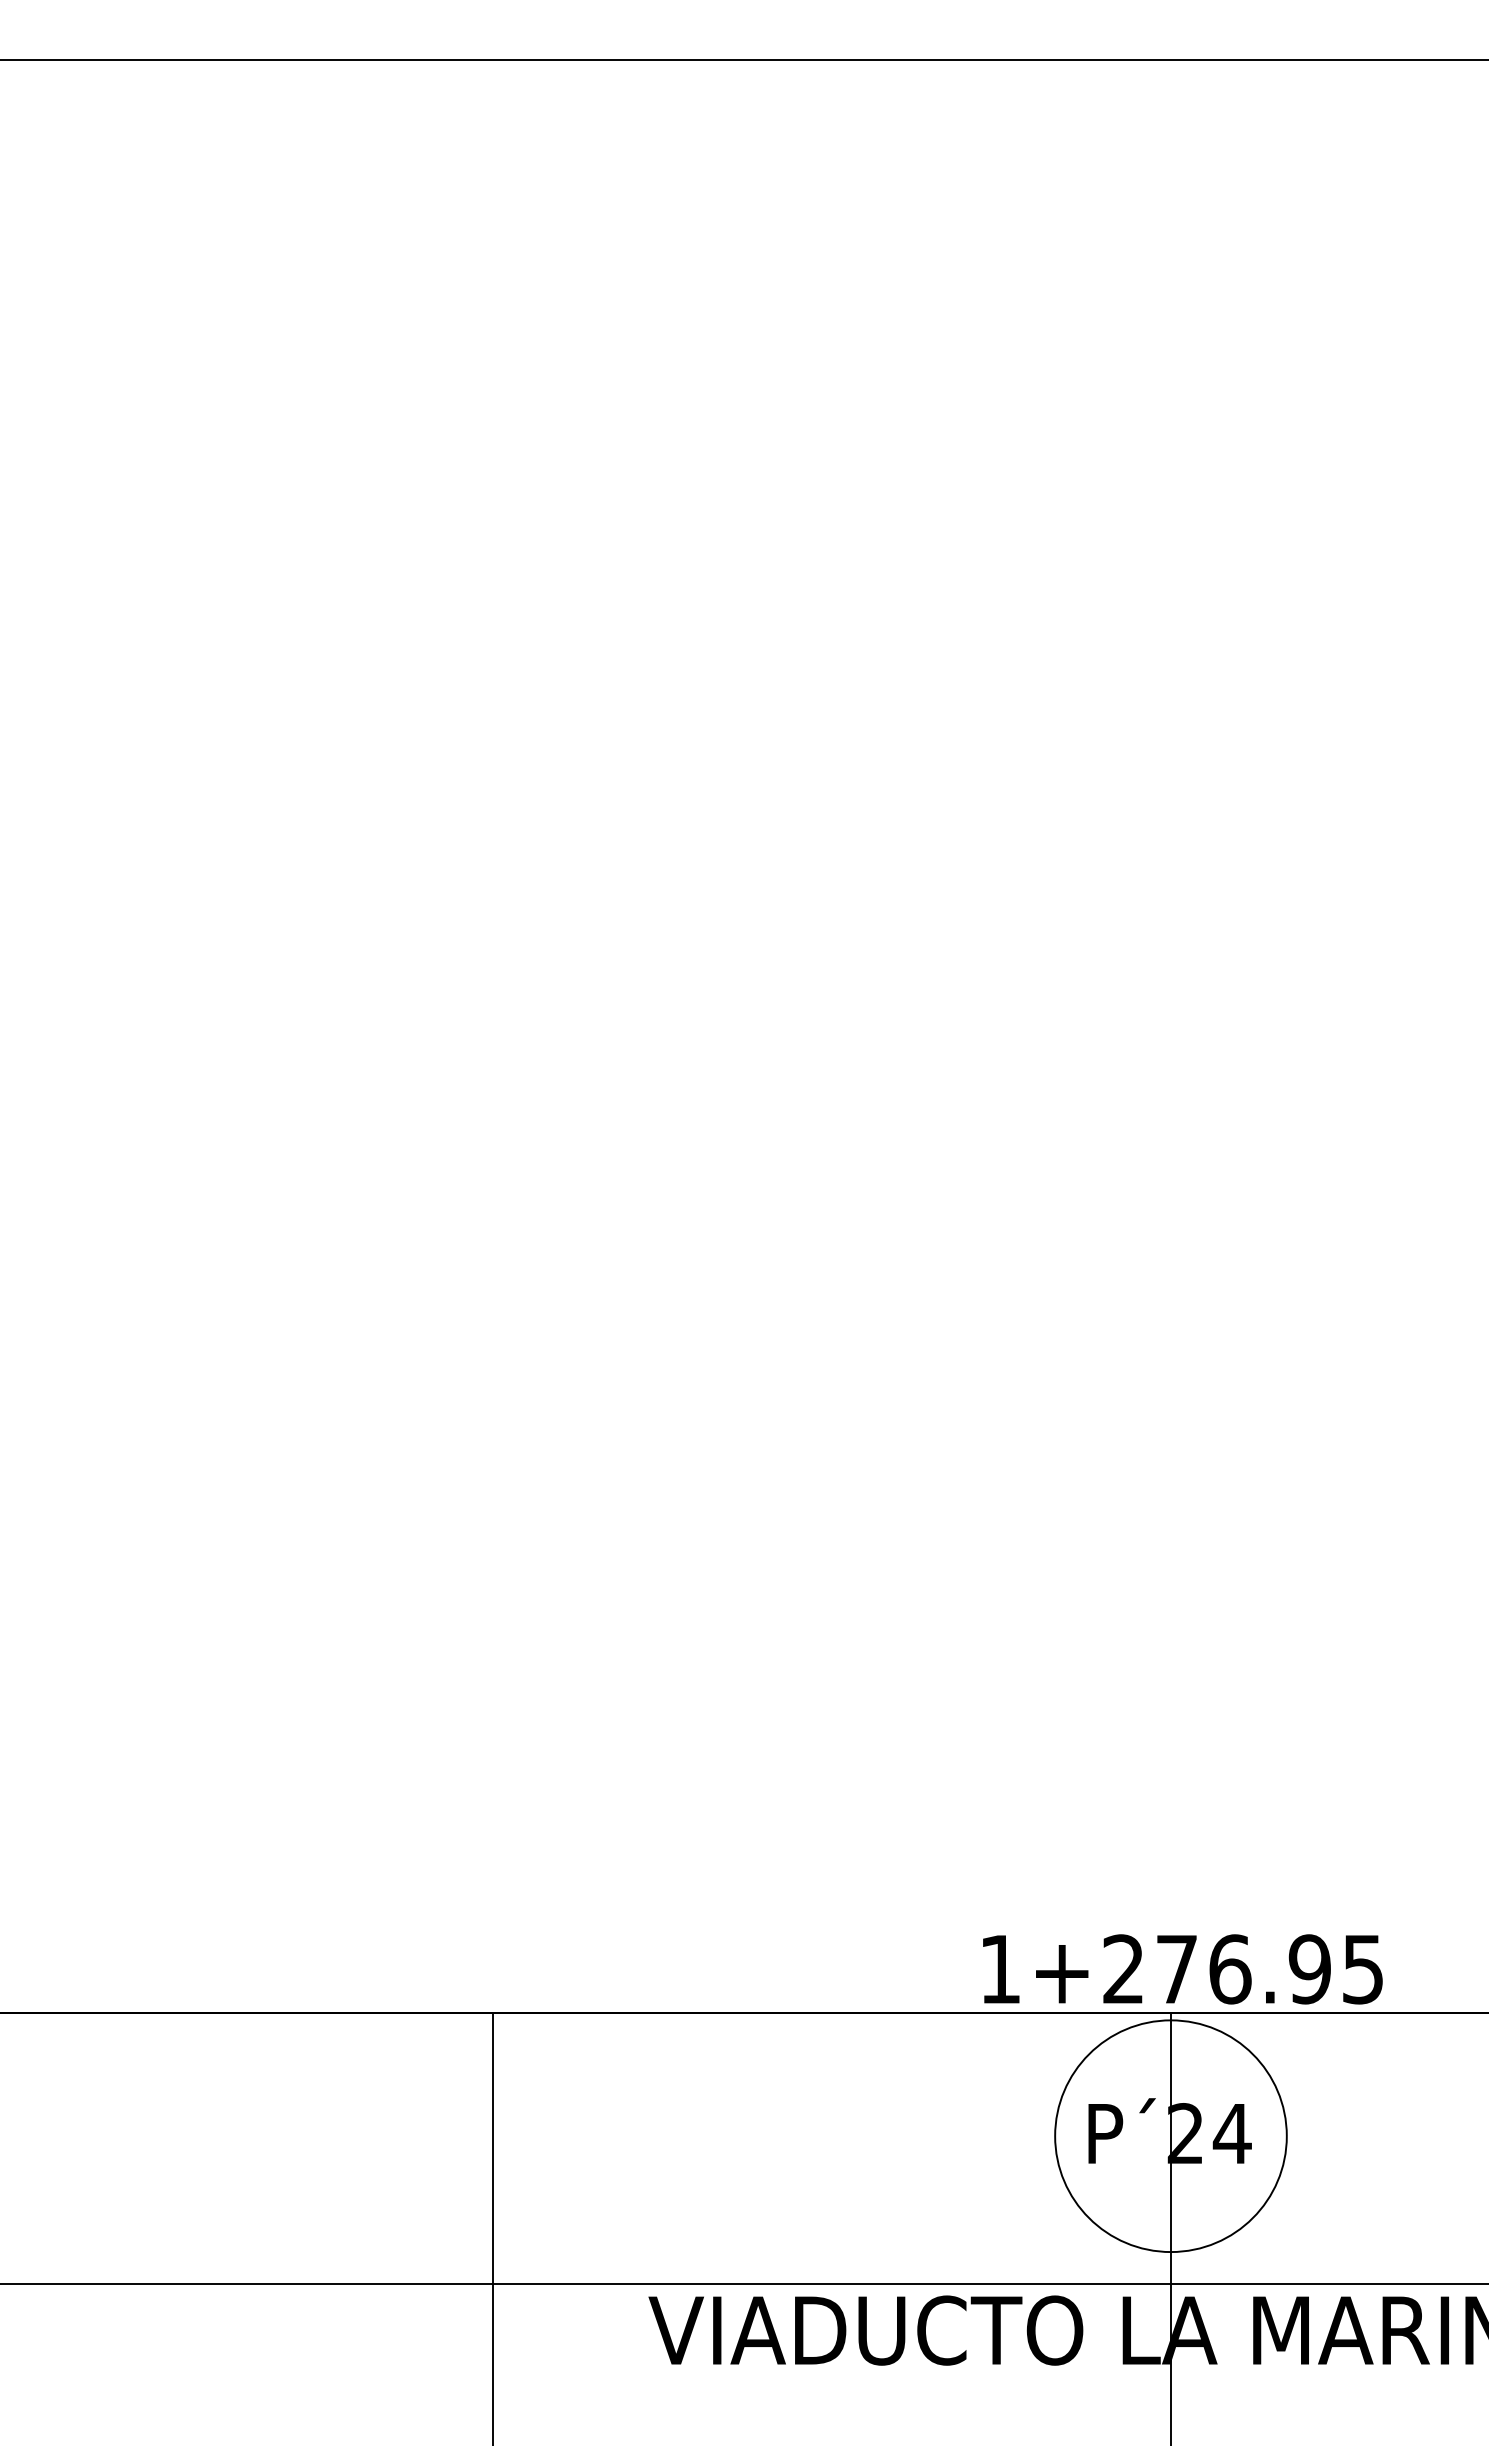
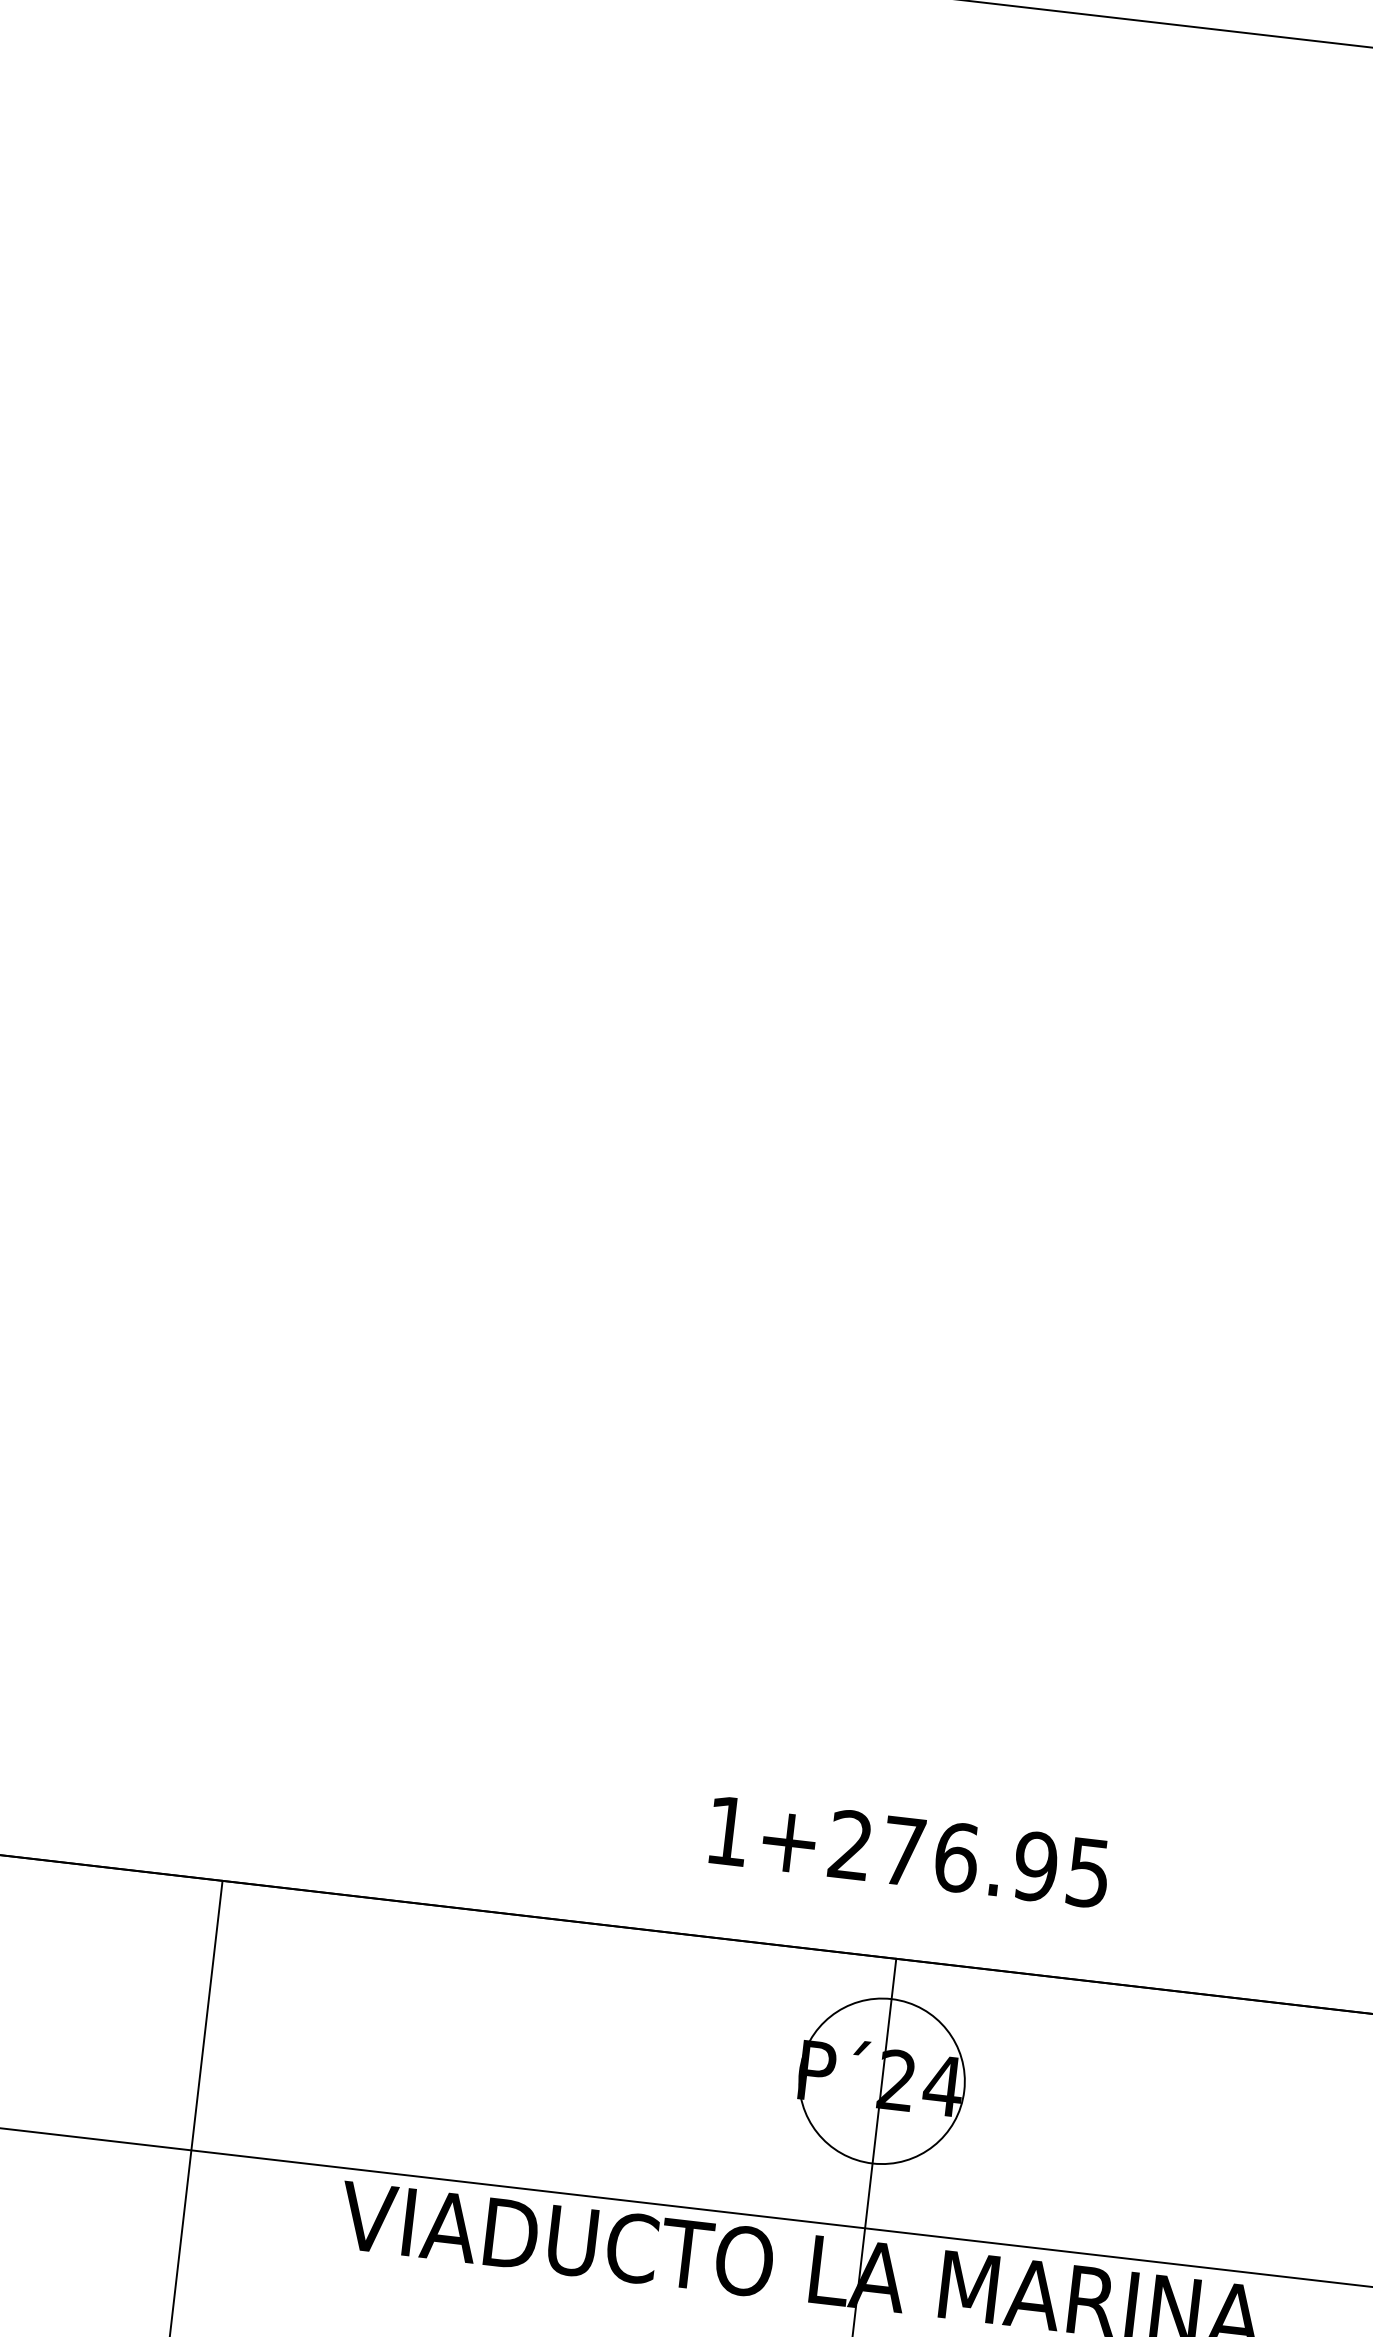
text: (1182, 1969) -> (909, 1852), moved
circle: (1170, 2135) -> (881, 2080), size x0.71

